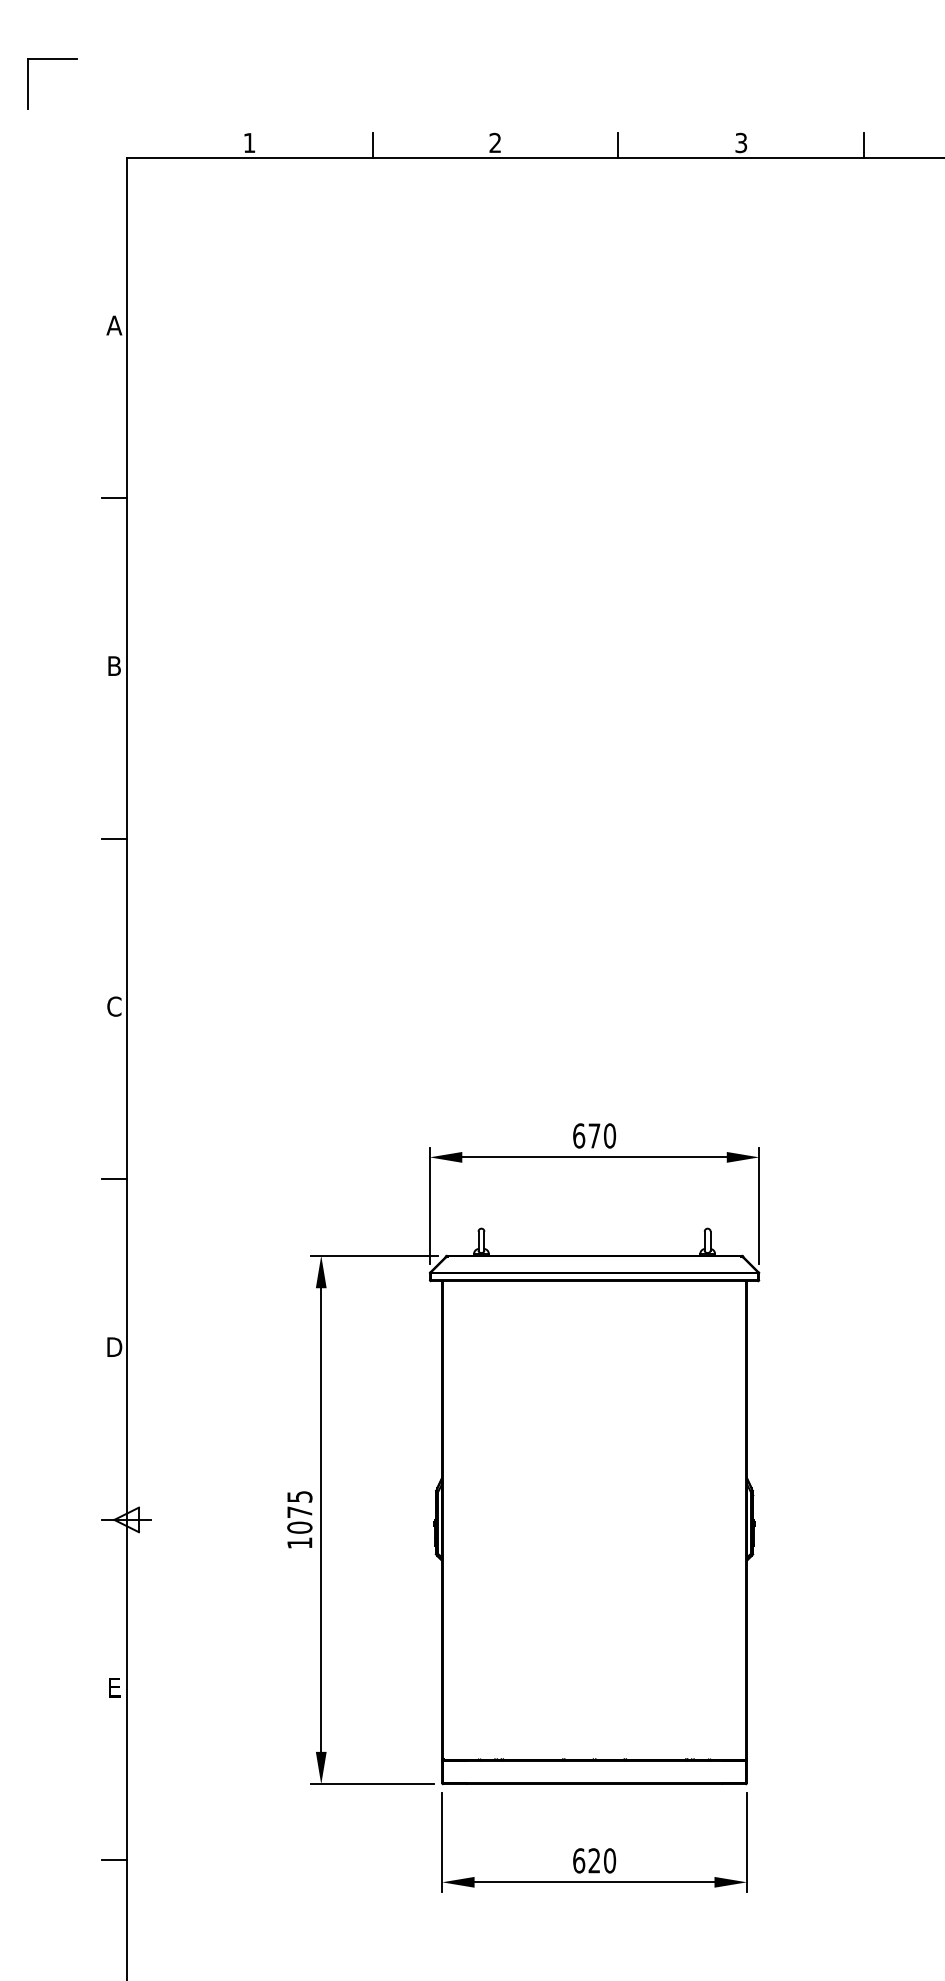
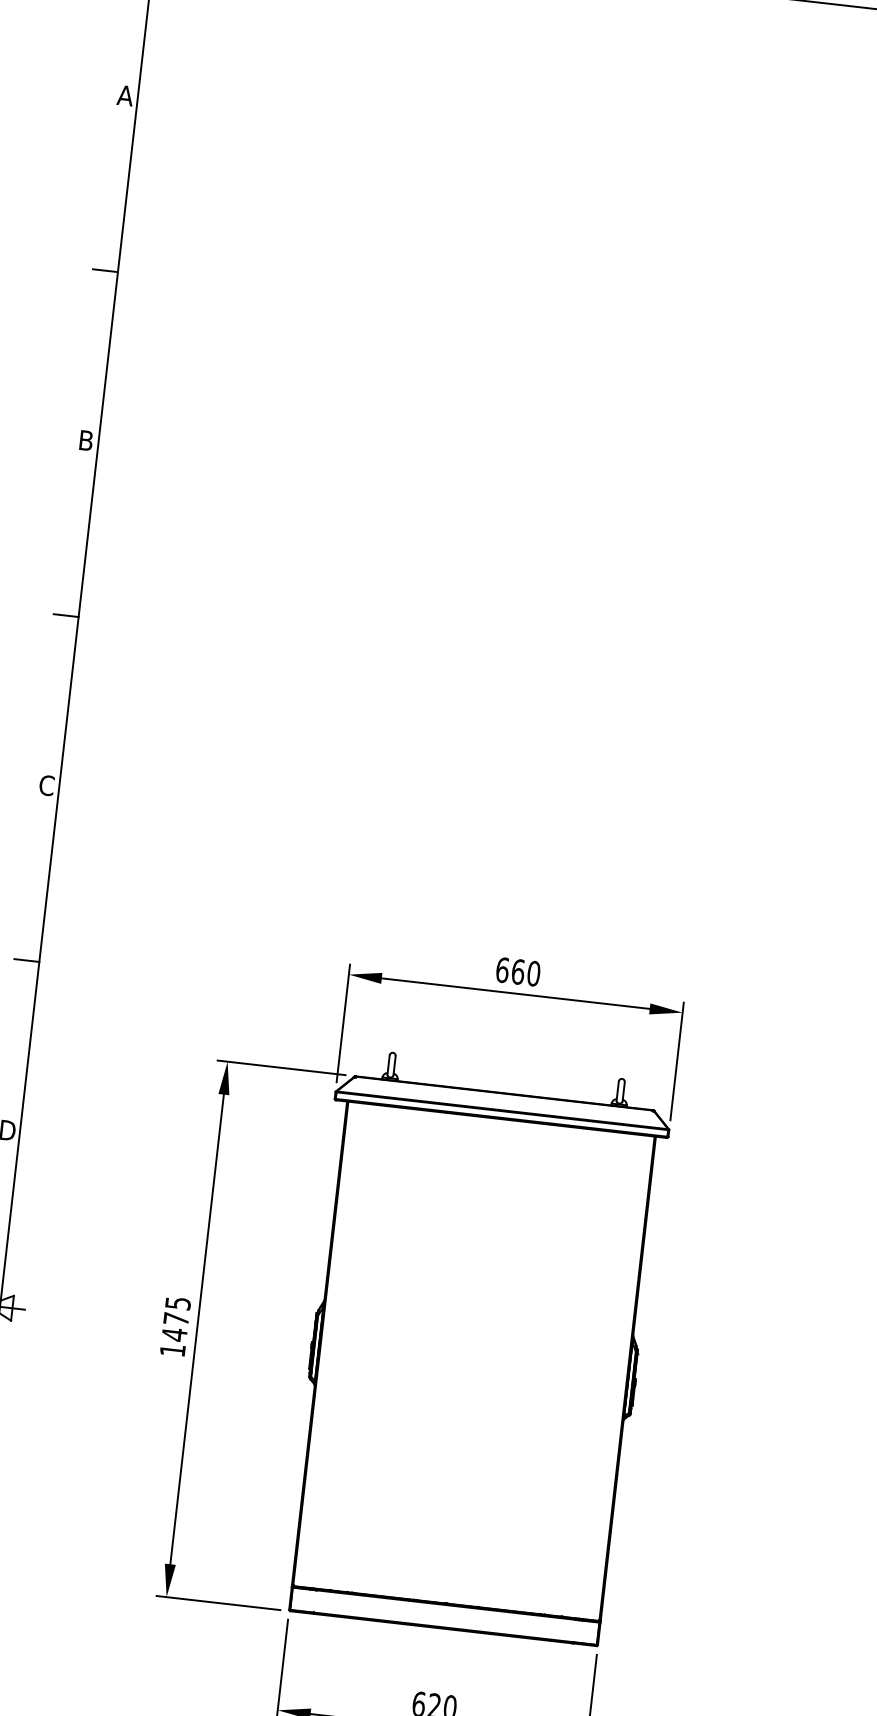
text: (594, 1135) -> (518, 971), 670 -> 660
text: (299, 1527) -> (174, 1334), 1075 -> 1475

